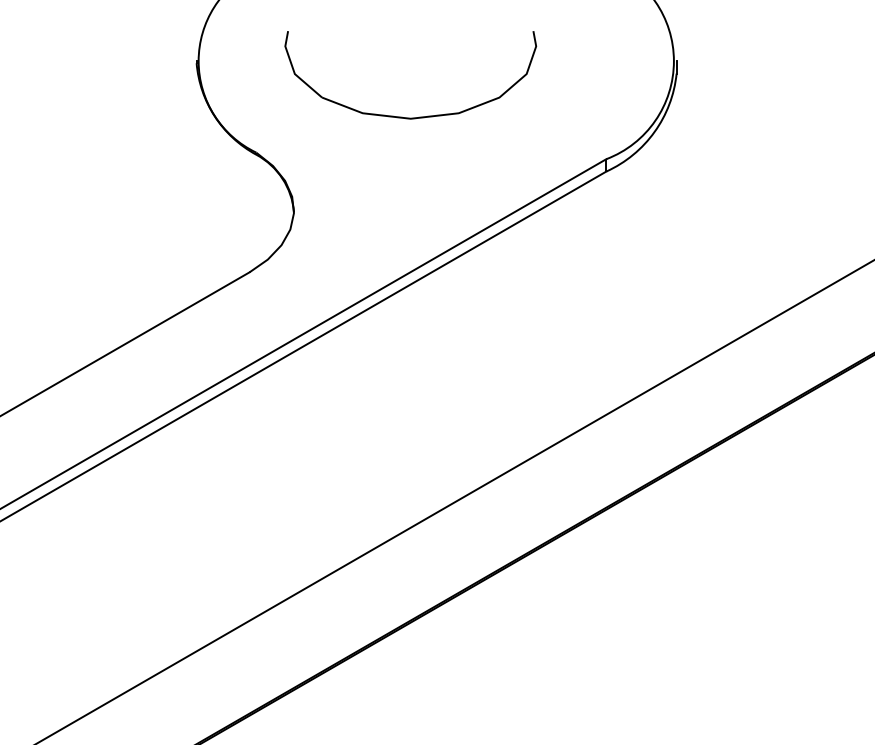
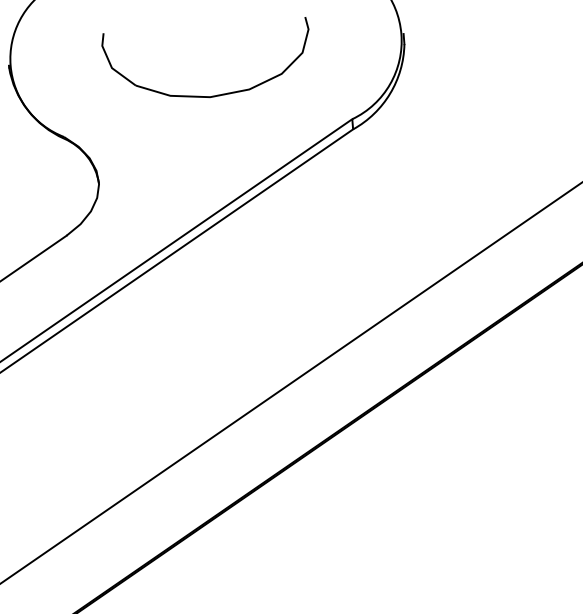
part: (402, 116) -> (203, 95), moved

